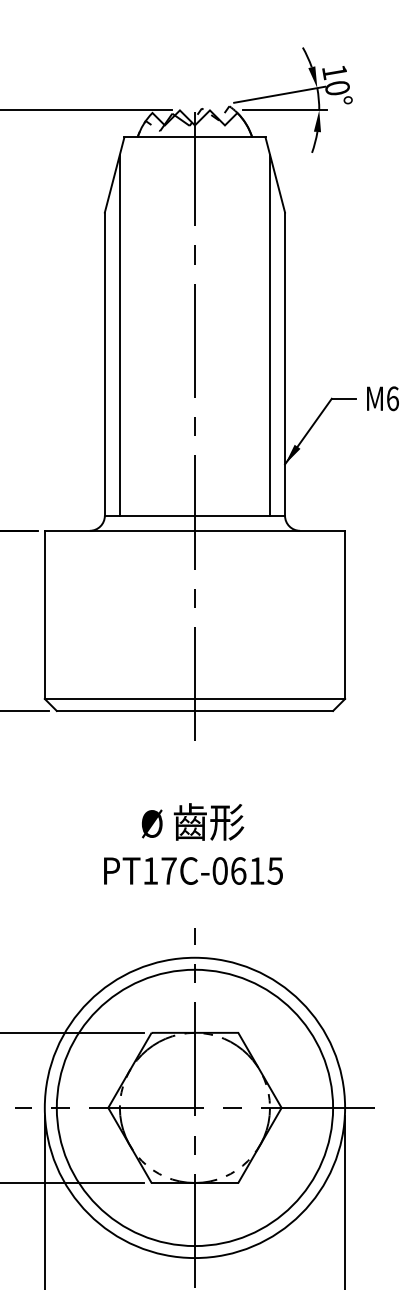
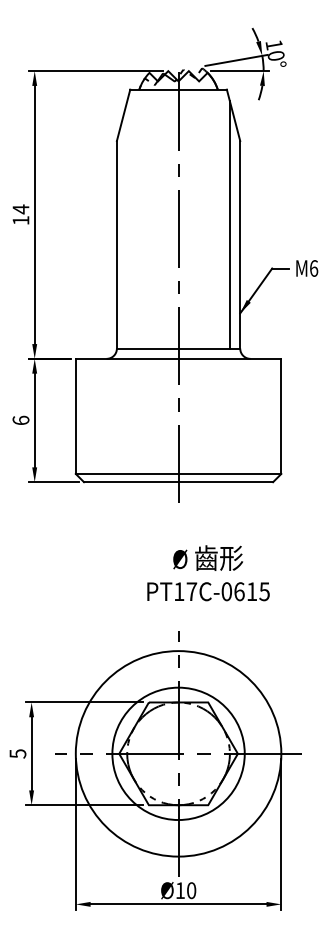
line: (120, 334) -> (127, 224), removed
text: (193, 844) -> (208, 573), moved
circle: (194, 1107) -> (178, 753), size x0.7

